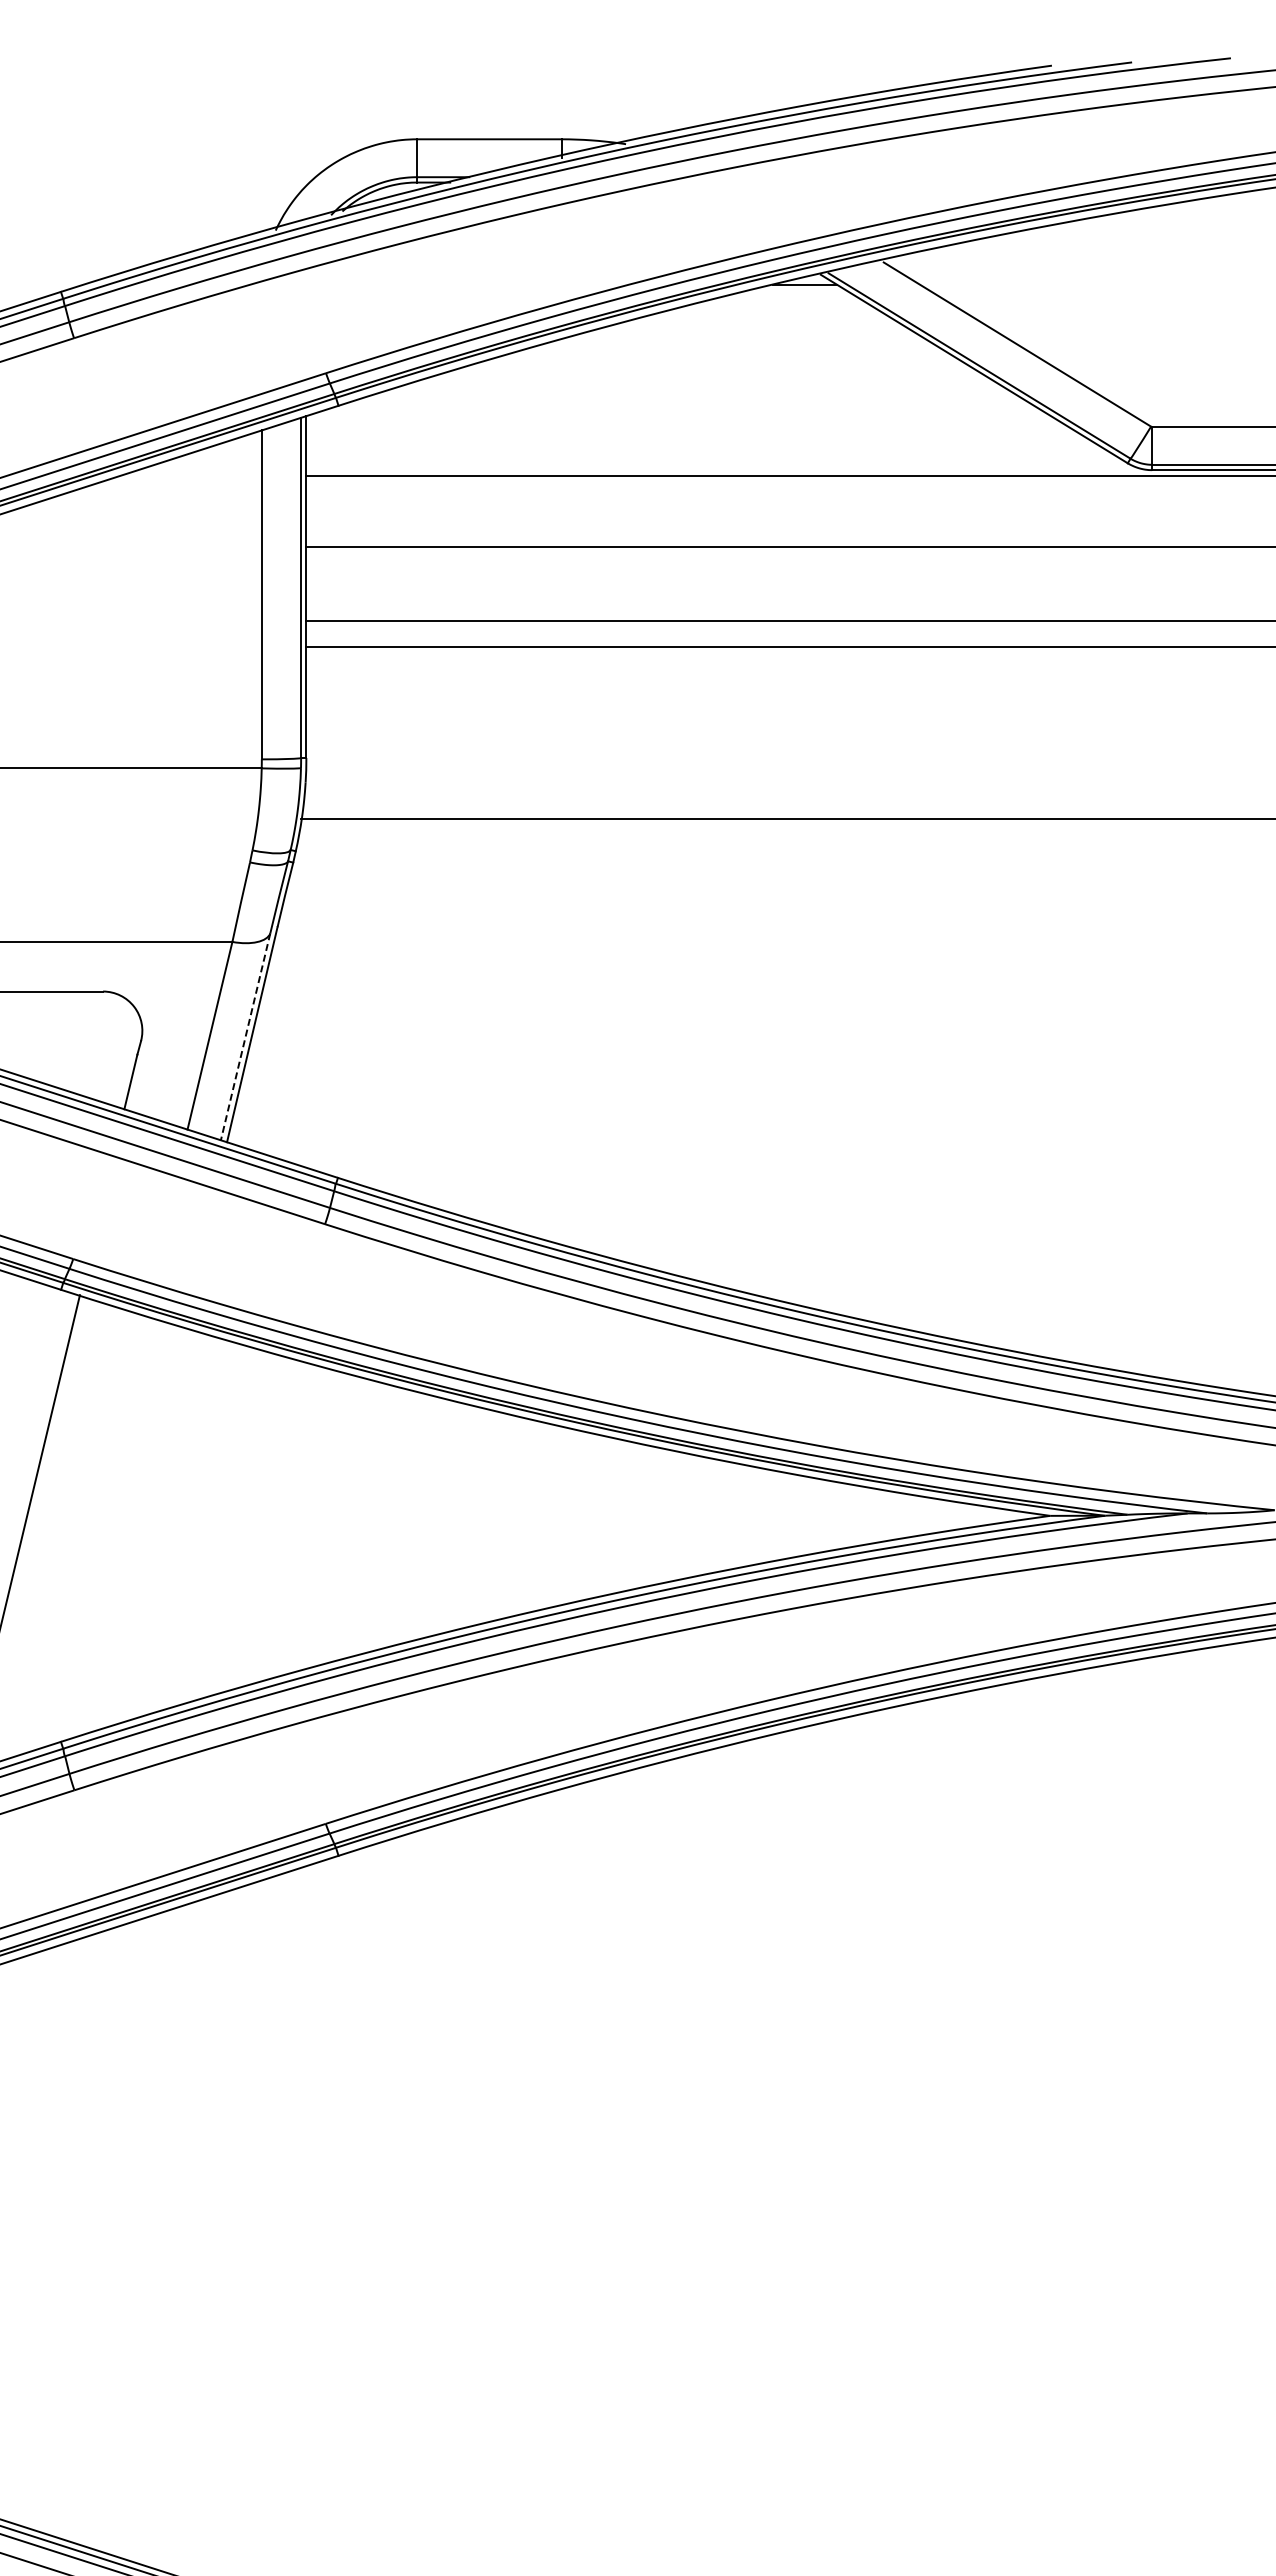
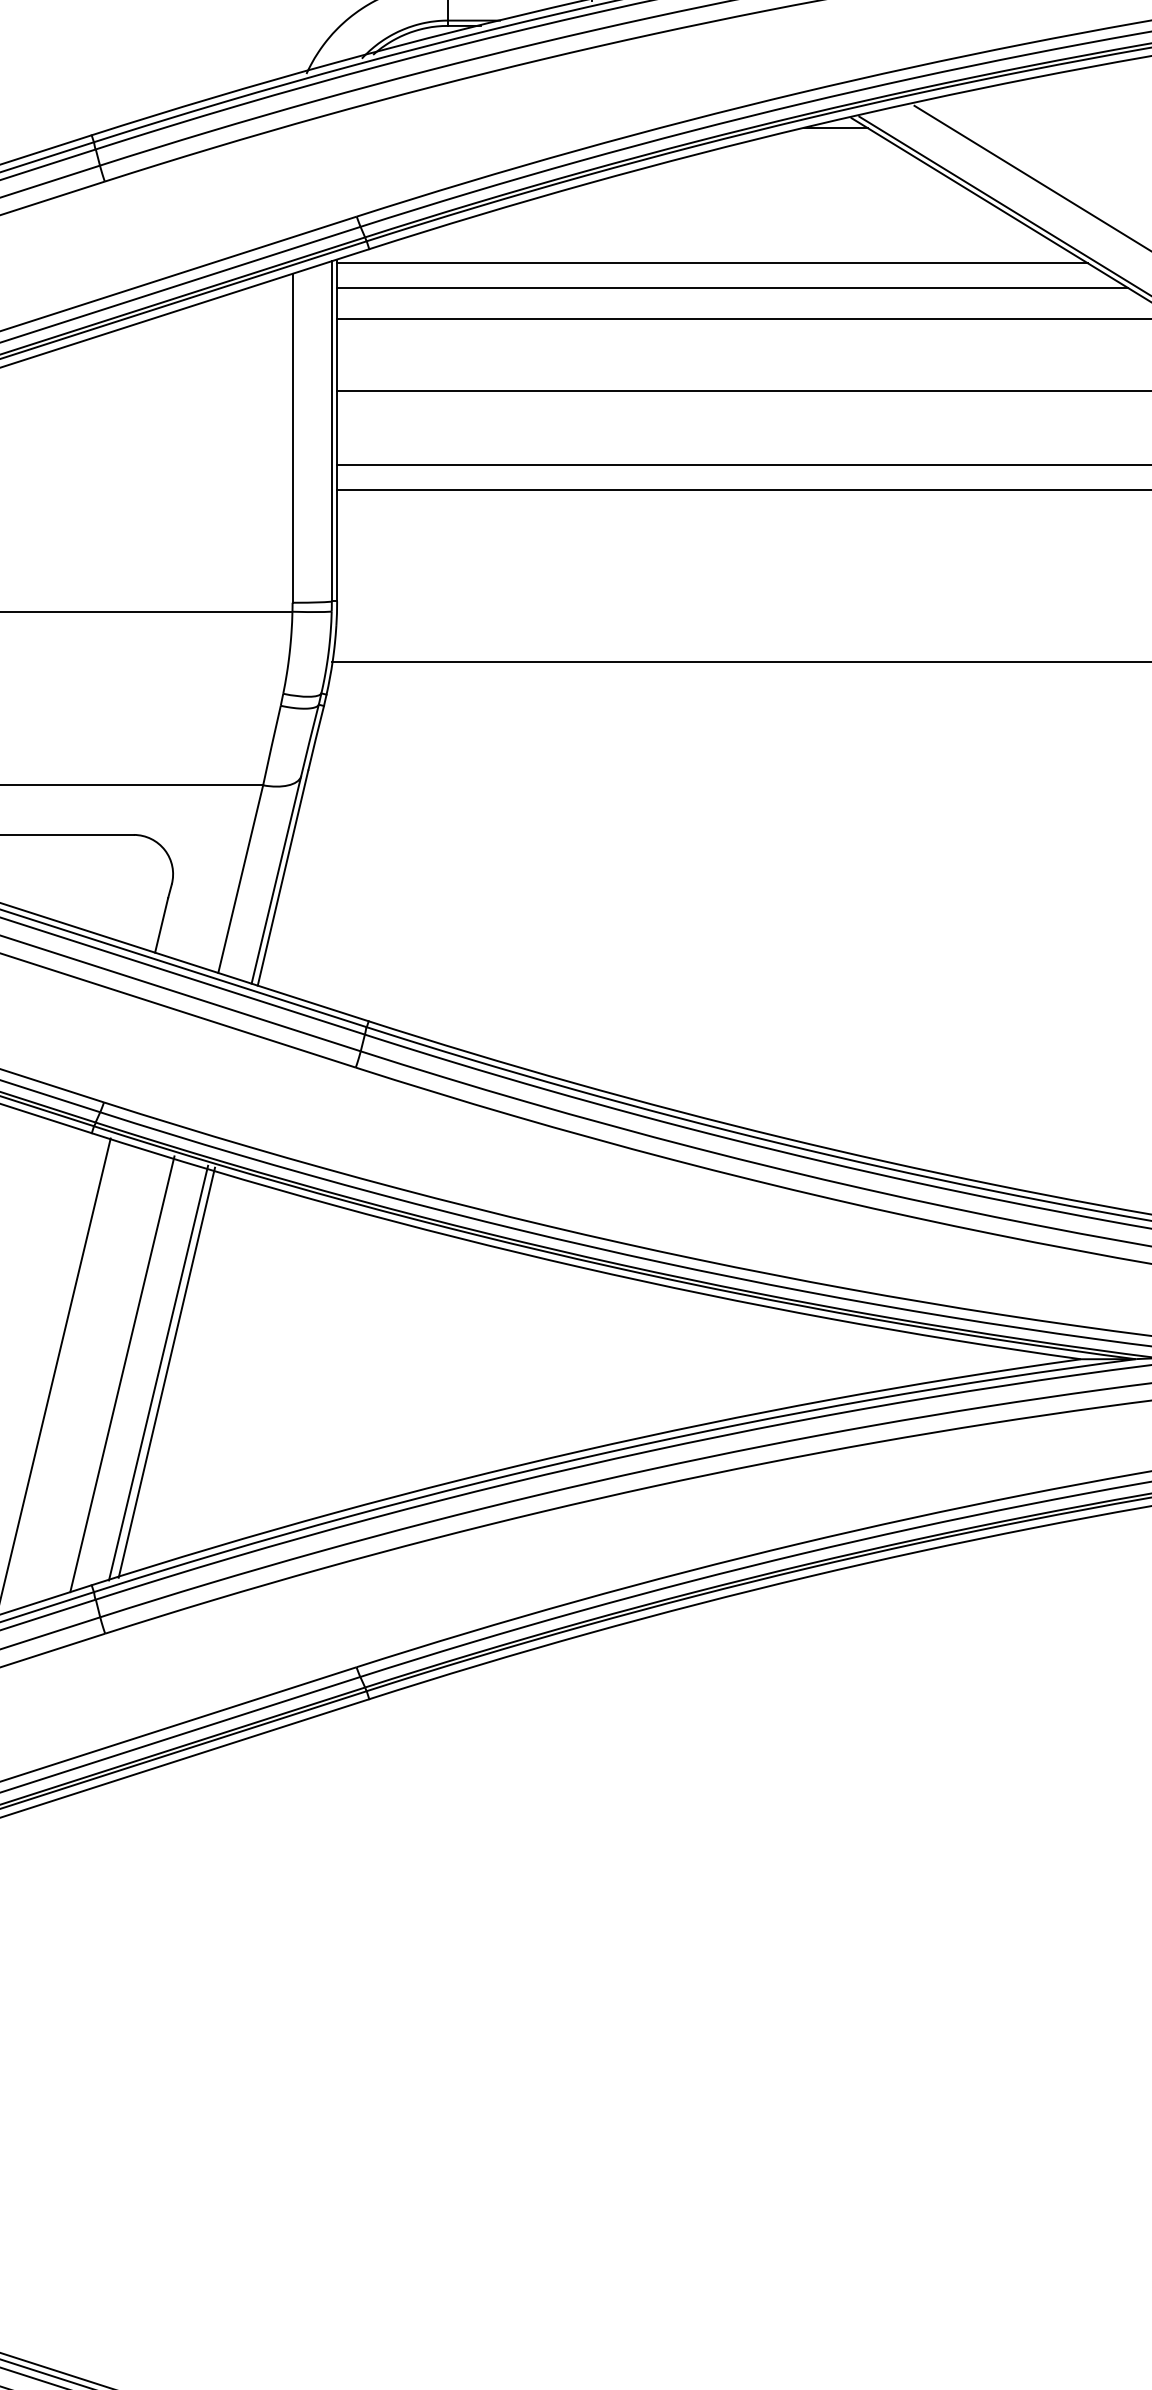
line: (681, 419) -> (712, 262), added
line: (701, 444) -> (732, 287), added
line: (245, 1037) -> (276, 880), dashed -> solid
line: (127, 1529) -> (158, 1372), added
line: (135, 1529) -> (166, 1372), added
line: (91, 1530) -> (122, 1373), added

